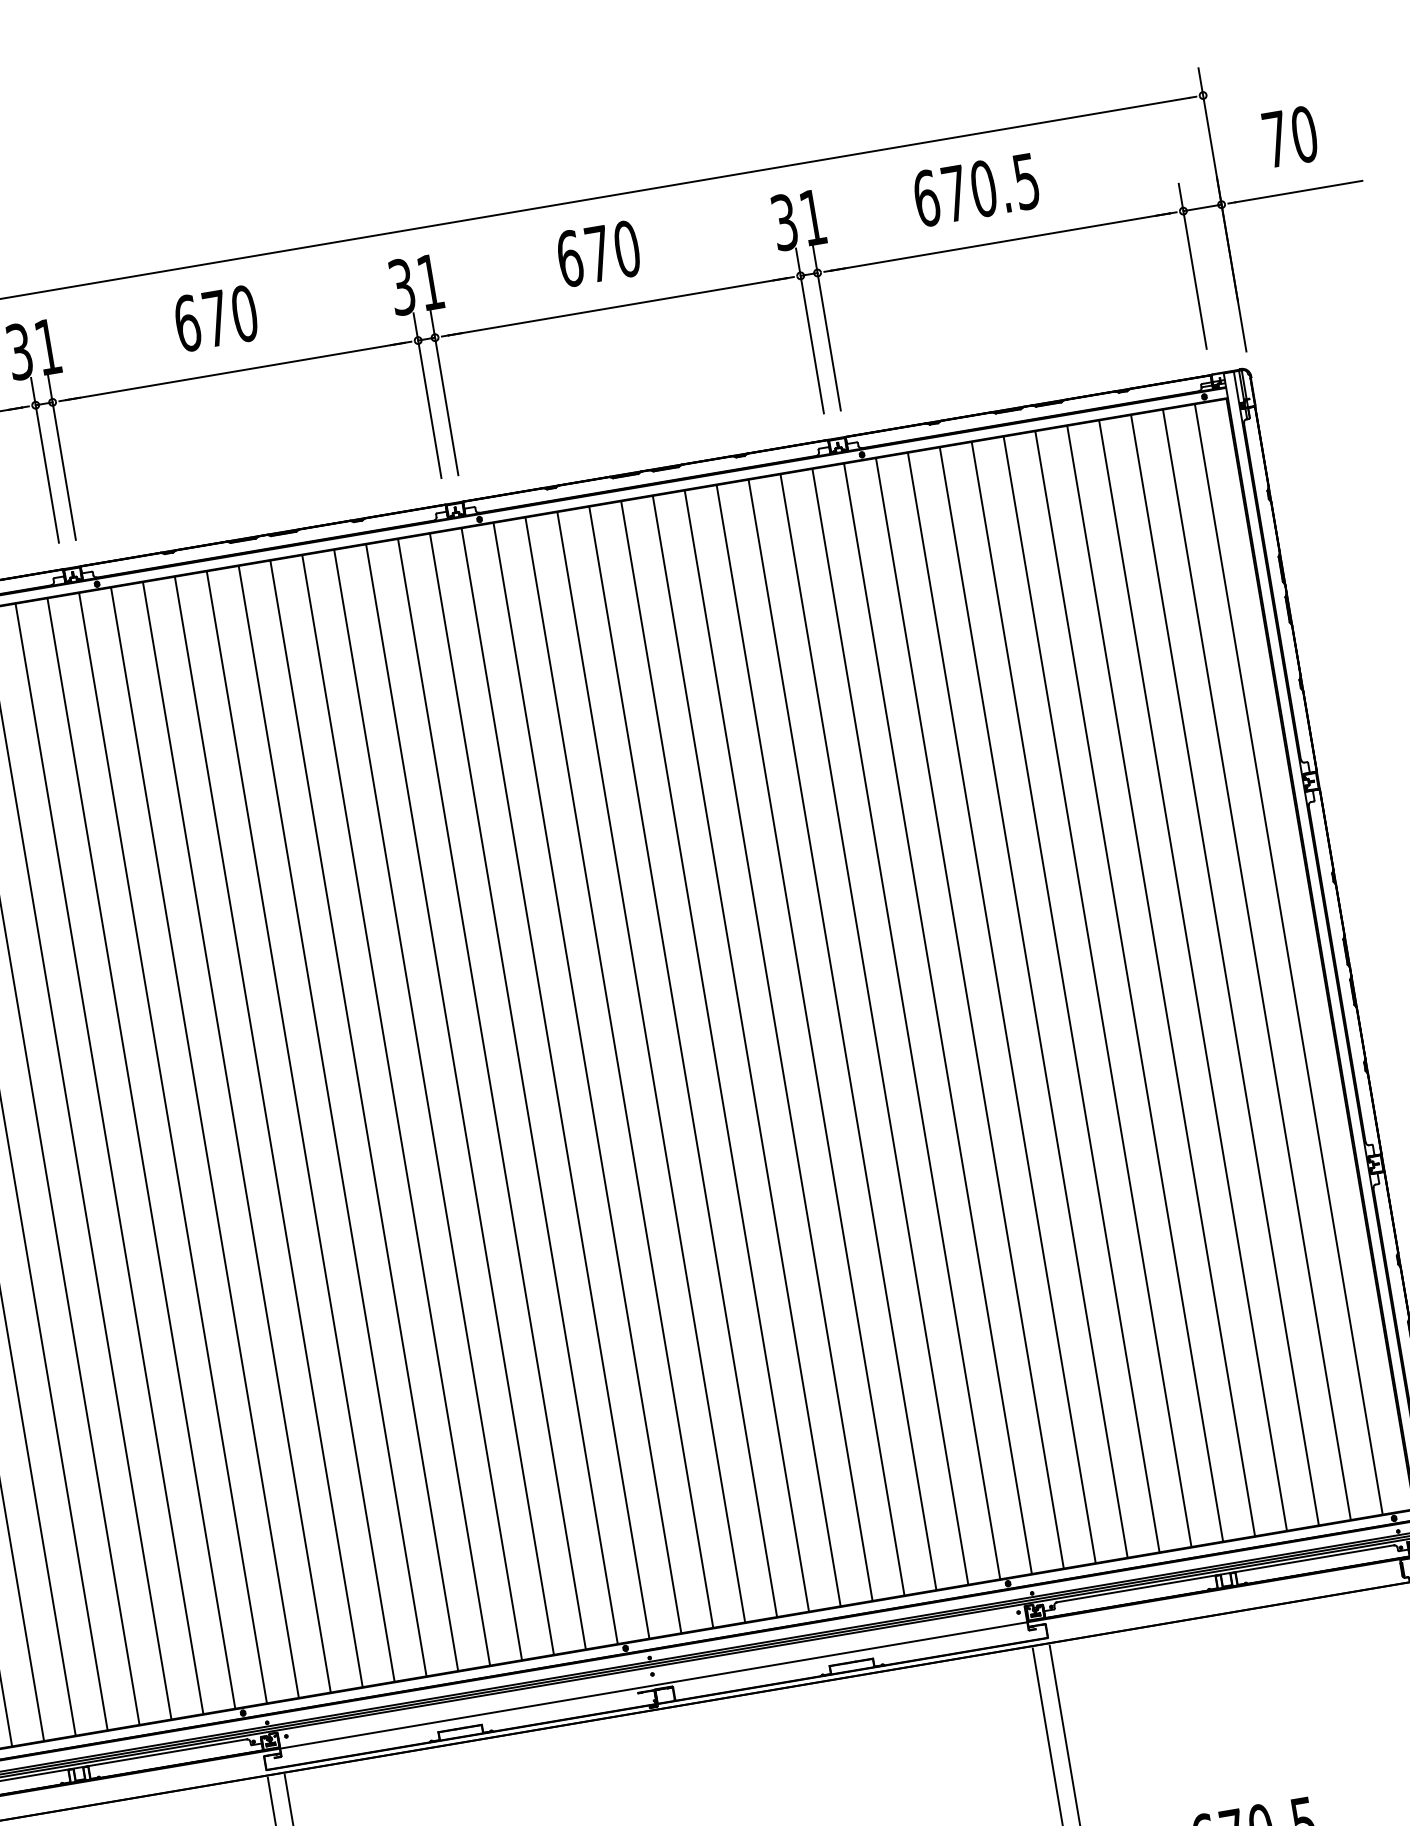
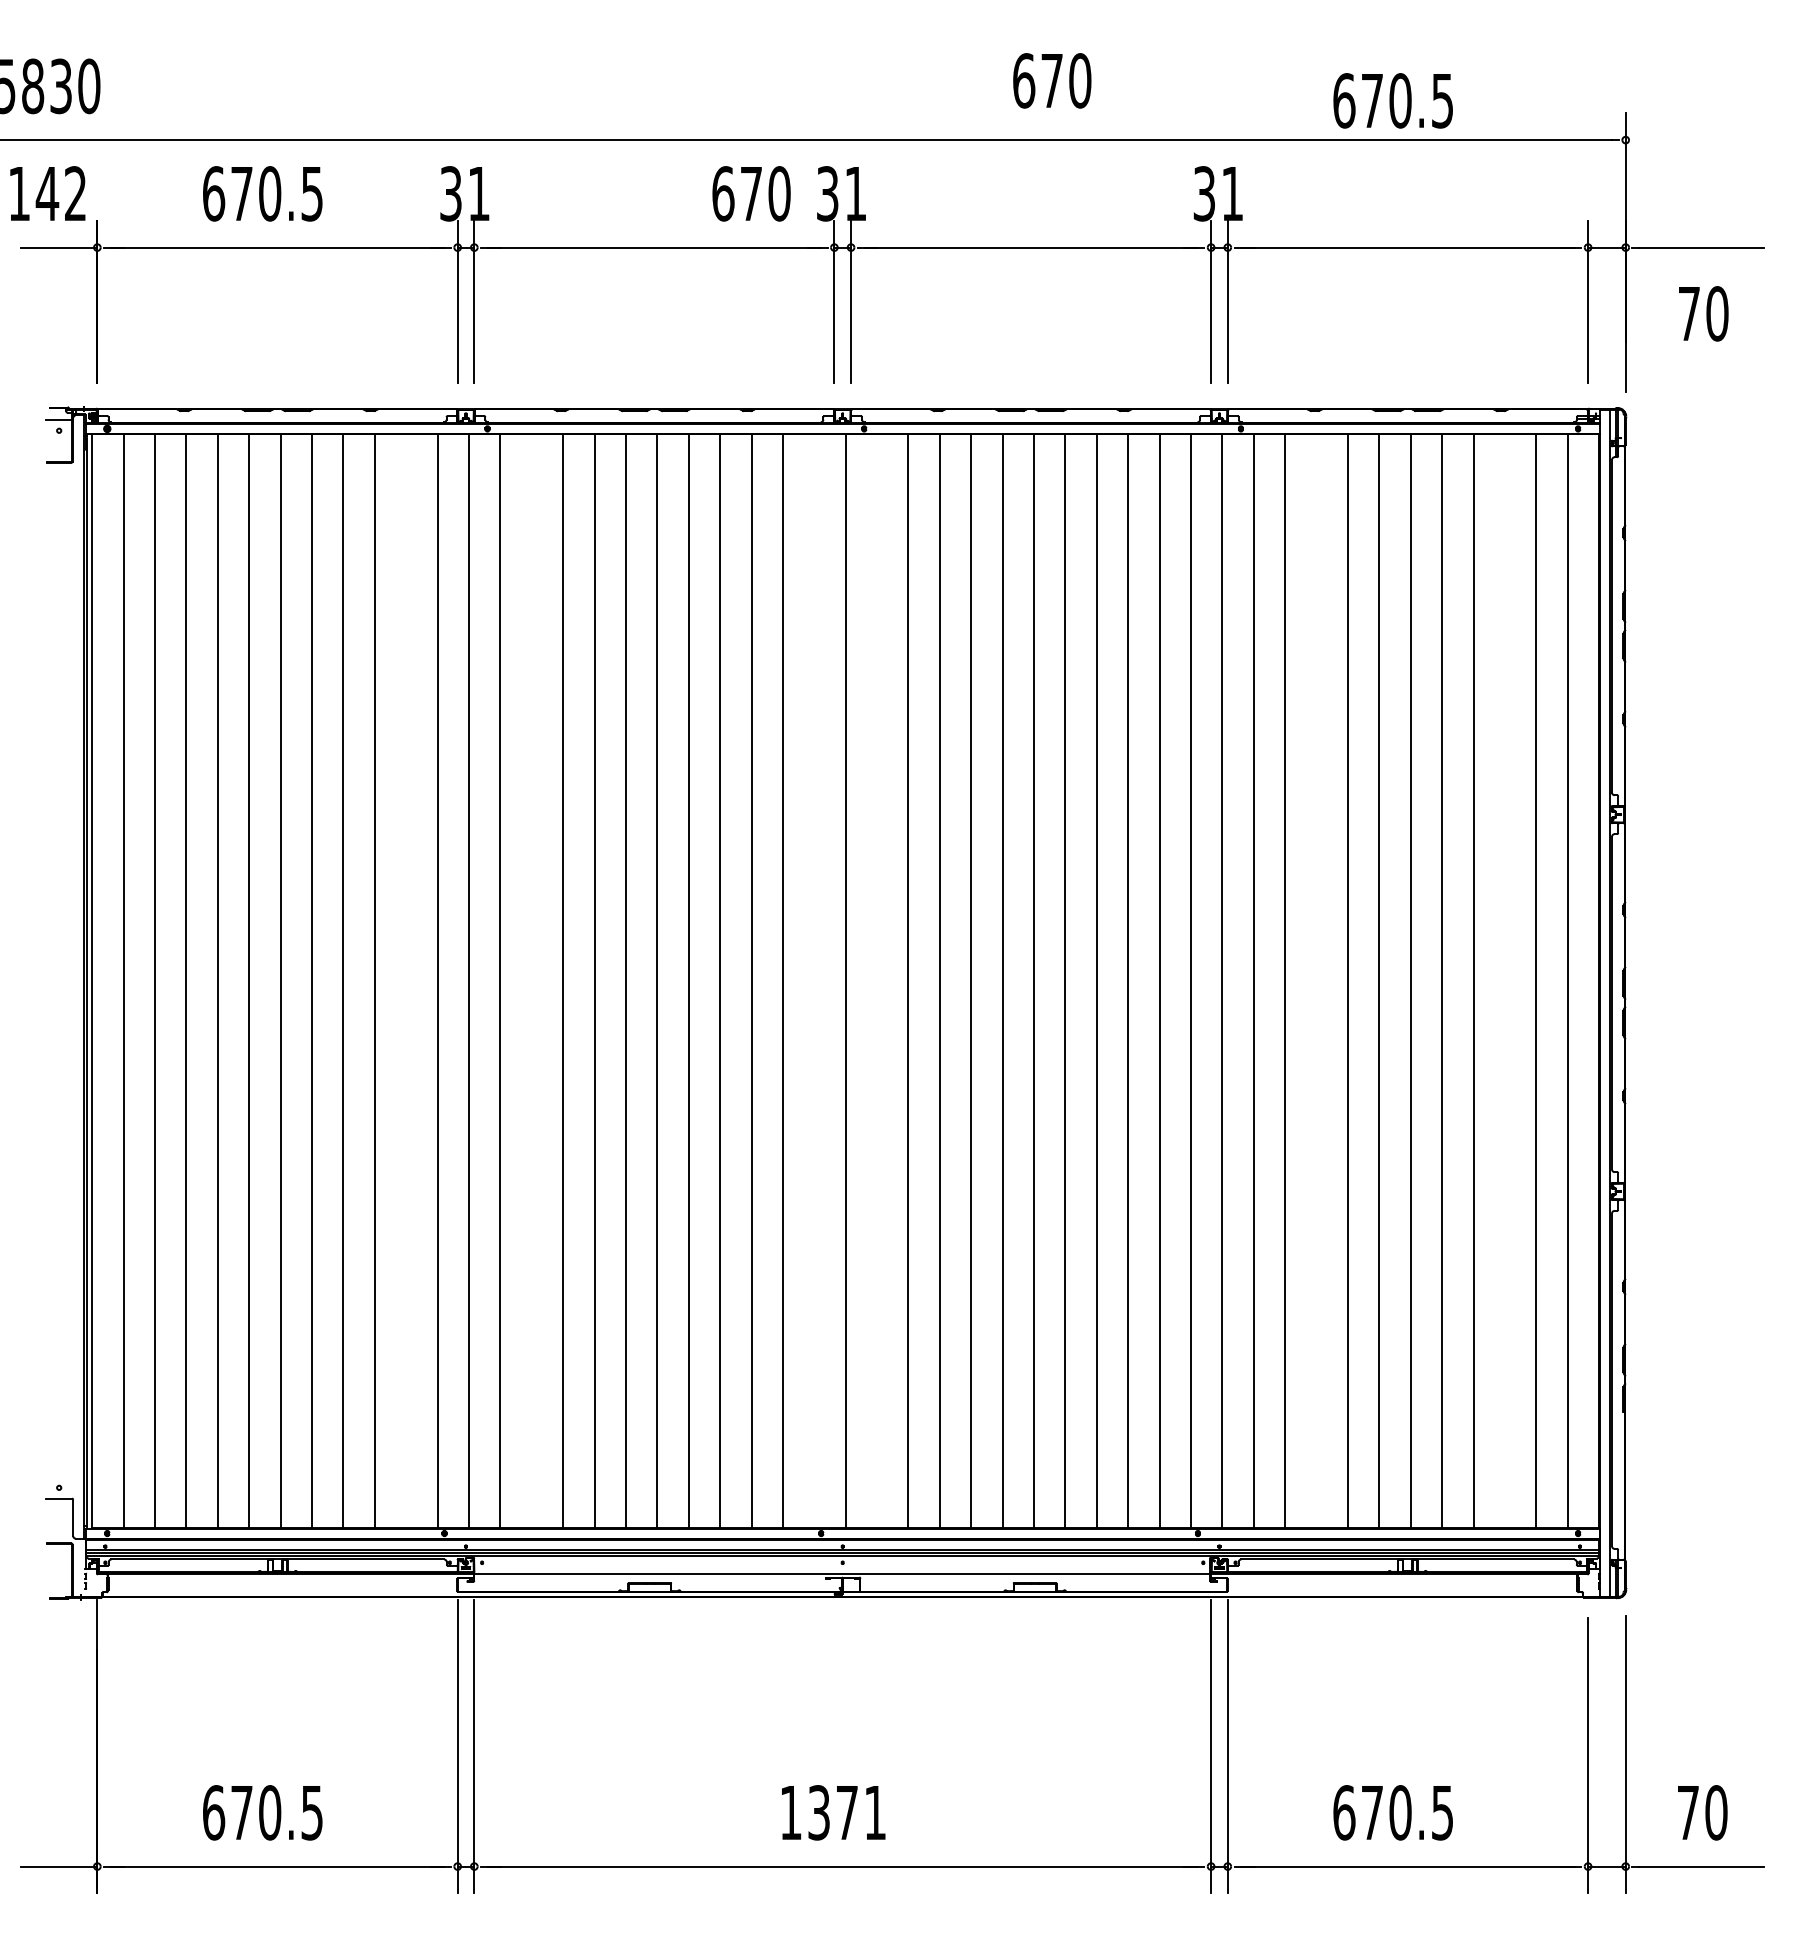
text: (1290, 136) -> (1703, 313), moved
text: (975, 189) -> (1392, 100), moved
text: (598, 253) -> (1052, 80), moved
text: (216, 318) -> (751, 193), moved
line: (1224, 970) -> (1504, 981), removed
line: (1033, 1002) -> (1316, 981), removed
line: (587, 1078) -> (877, 981), removed
line: (524, 1089) -> (814, 981), removed
line: (236, 1137) -> (531, 981), removed
line: (109, 1159) -> (406, 981), removed

